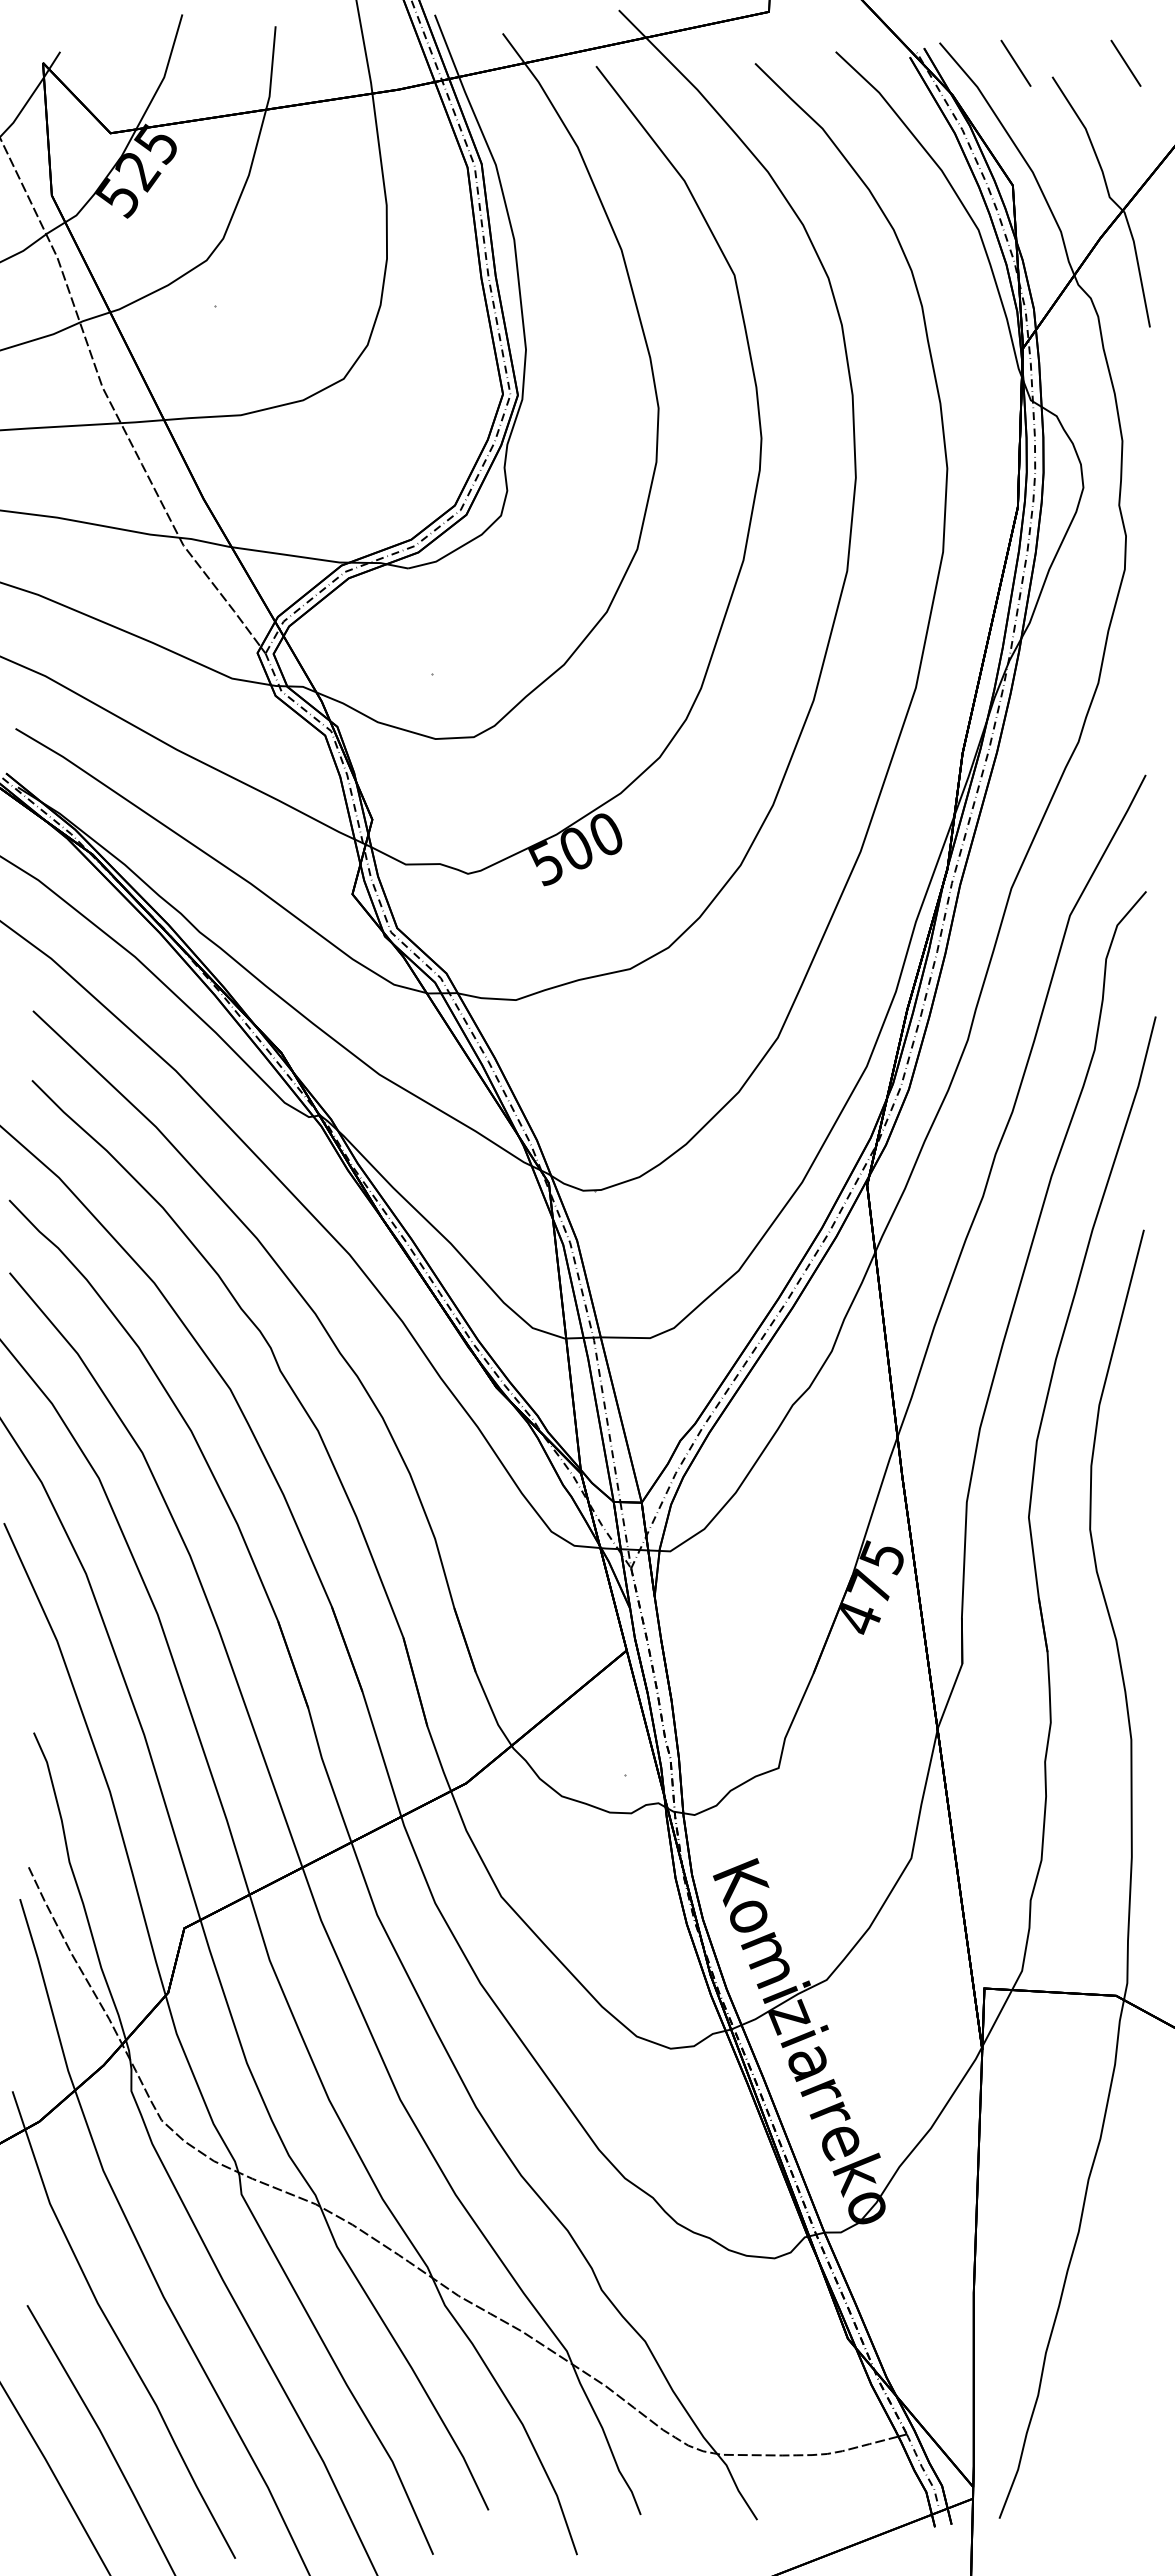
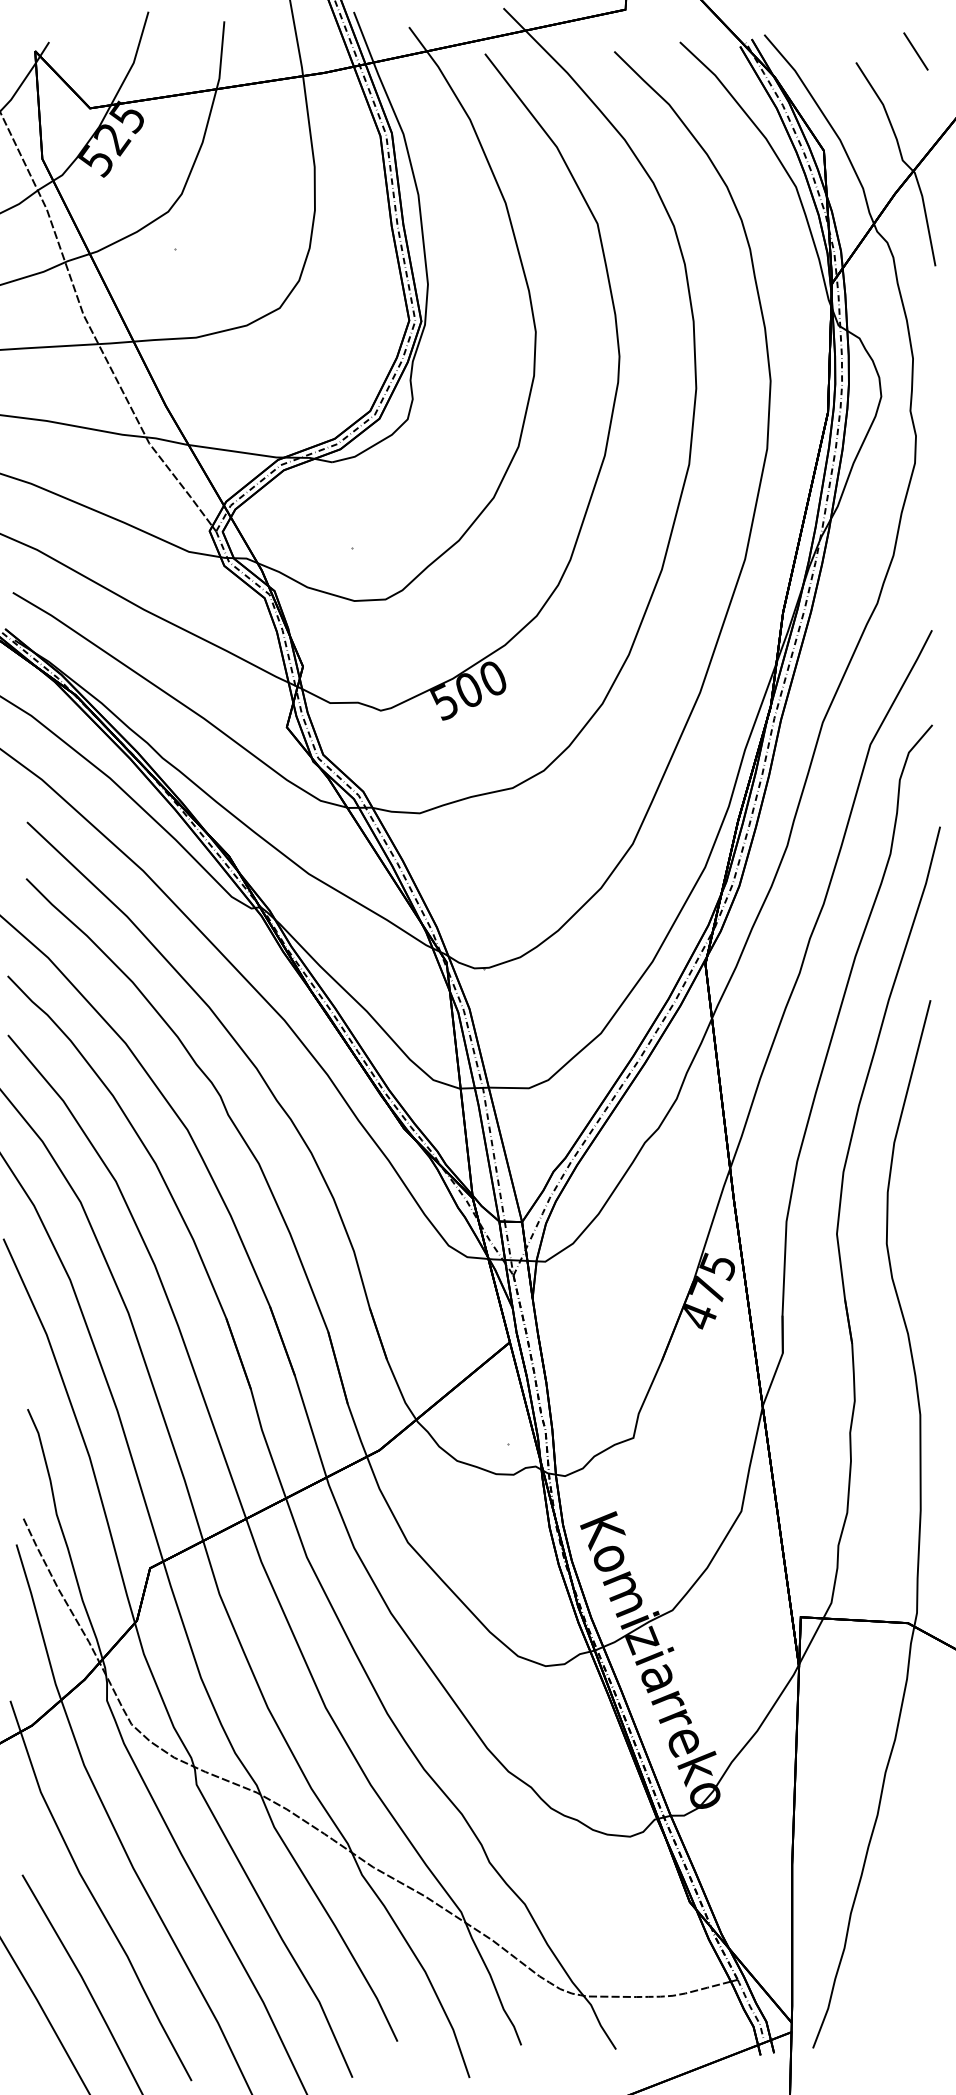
line: (1015, 62) -> (826, 50), removed

